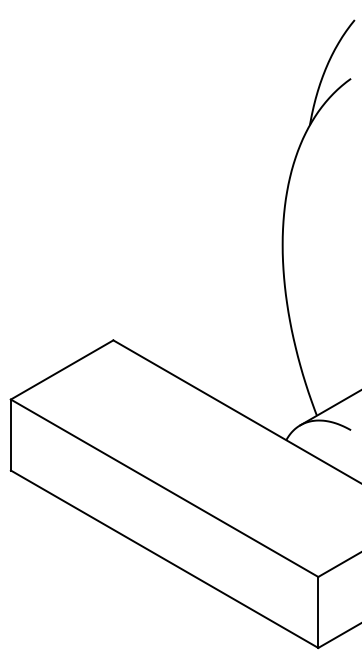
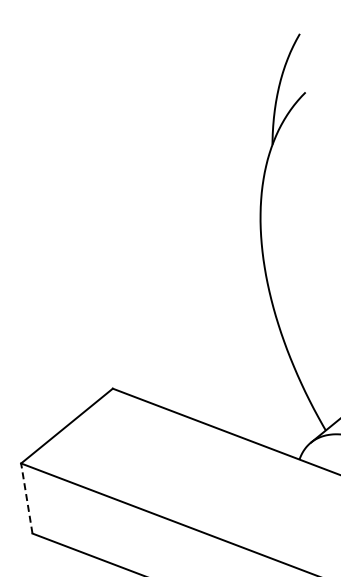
line: (10, 434) -> (26, 498), solid -> dashed

